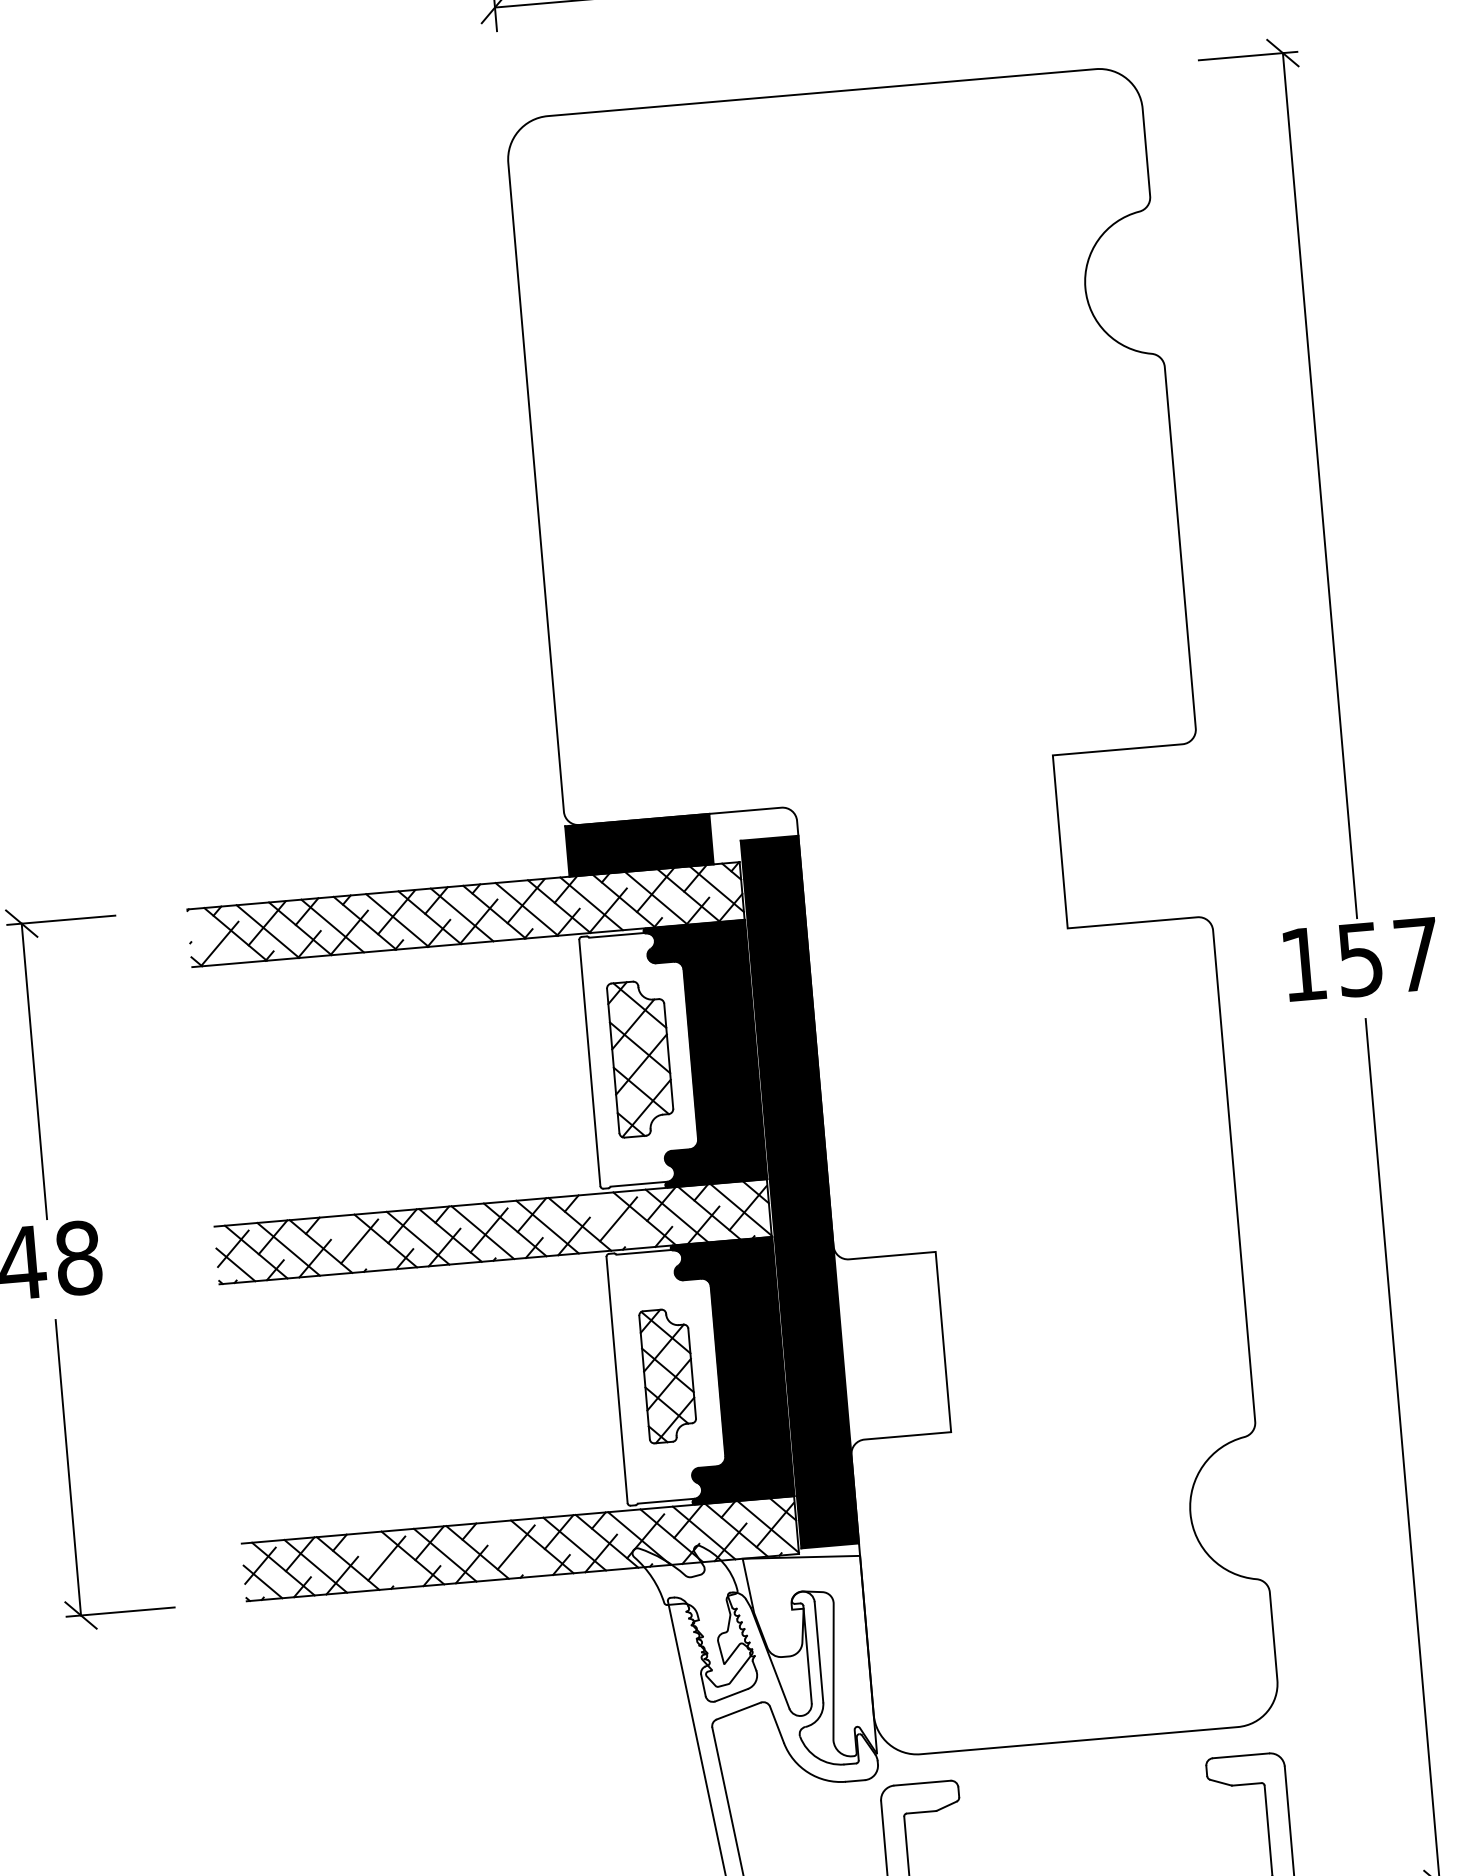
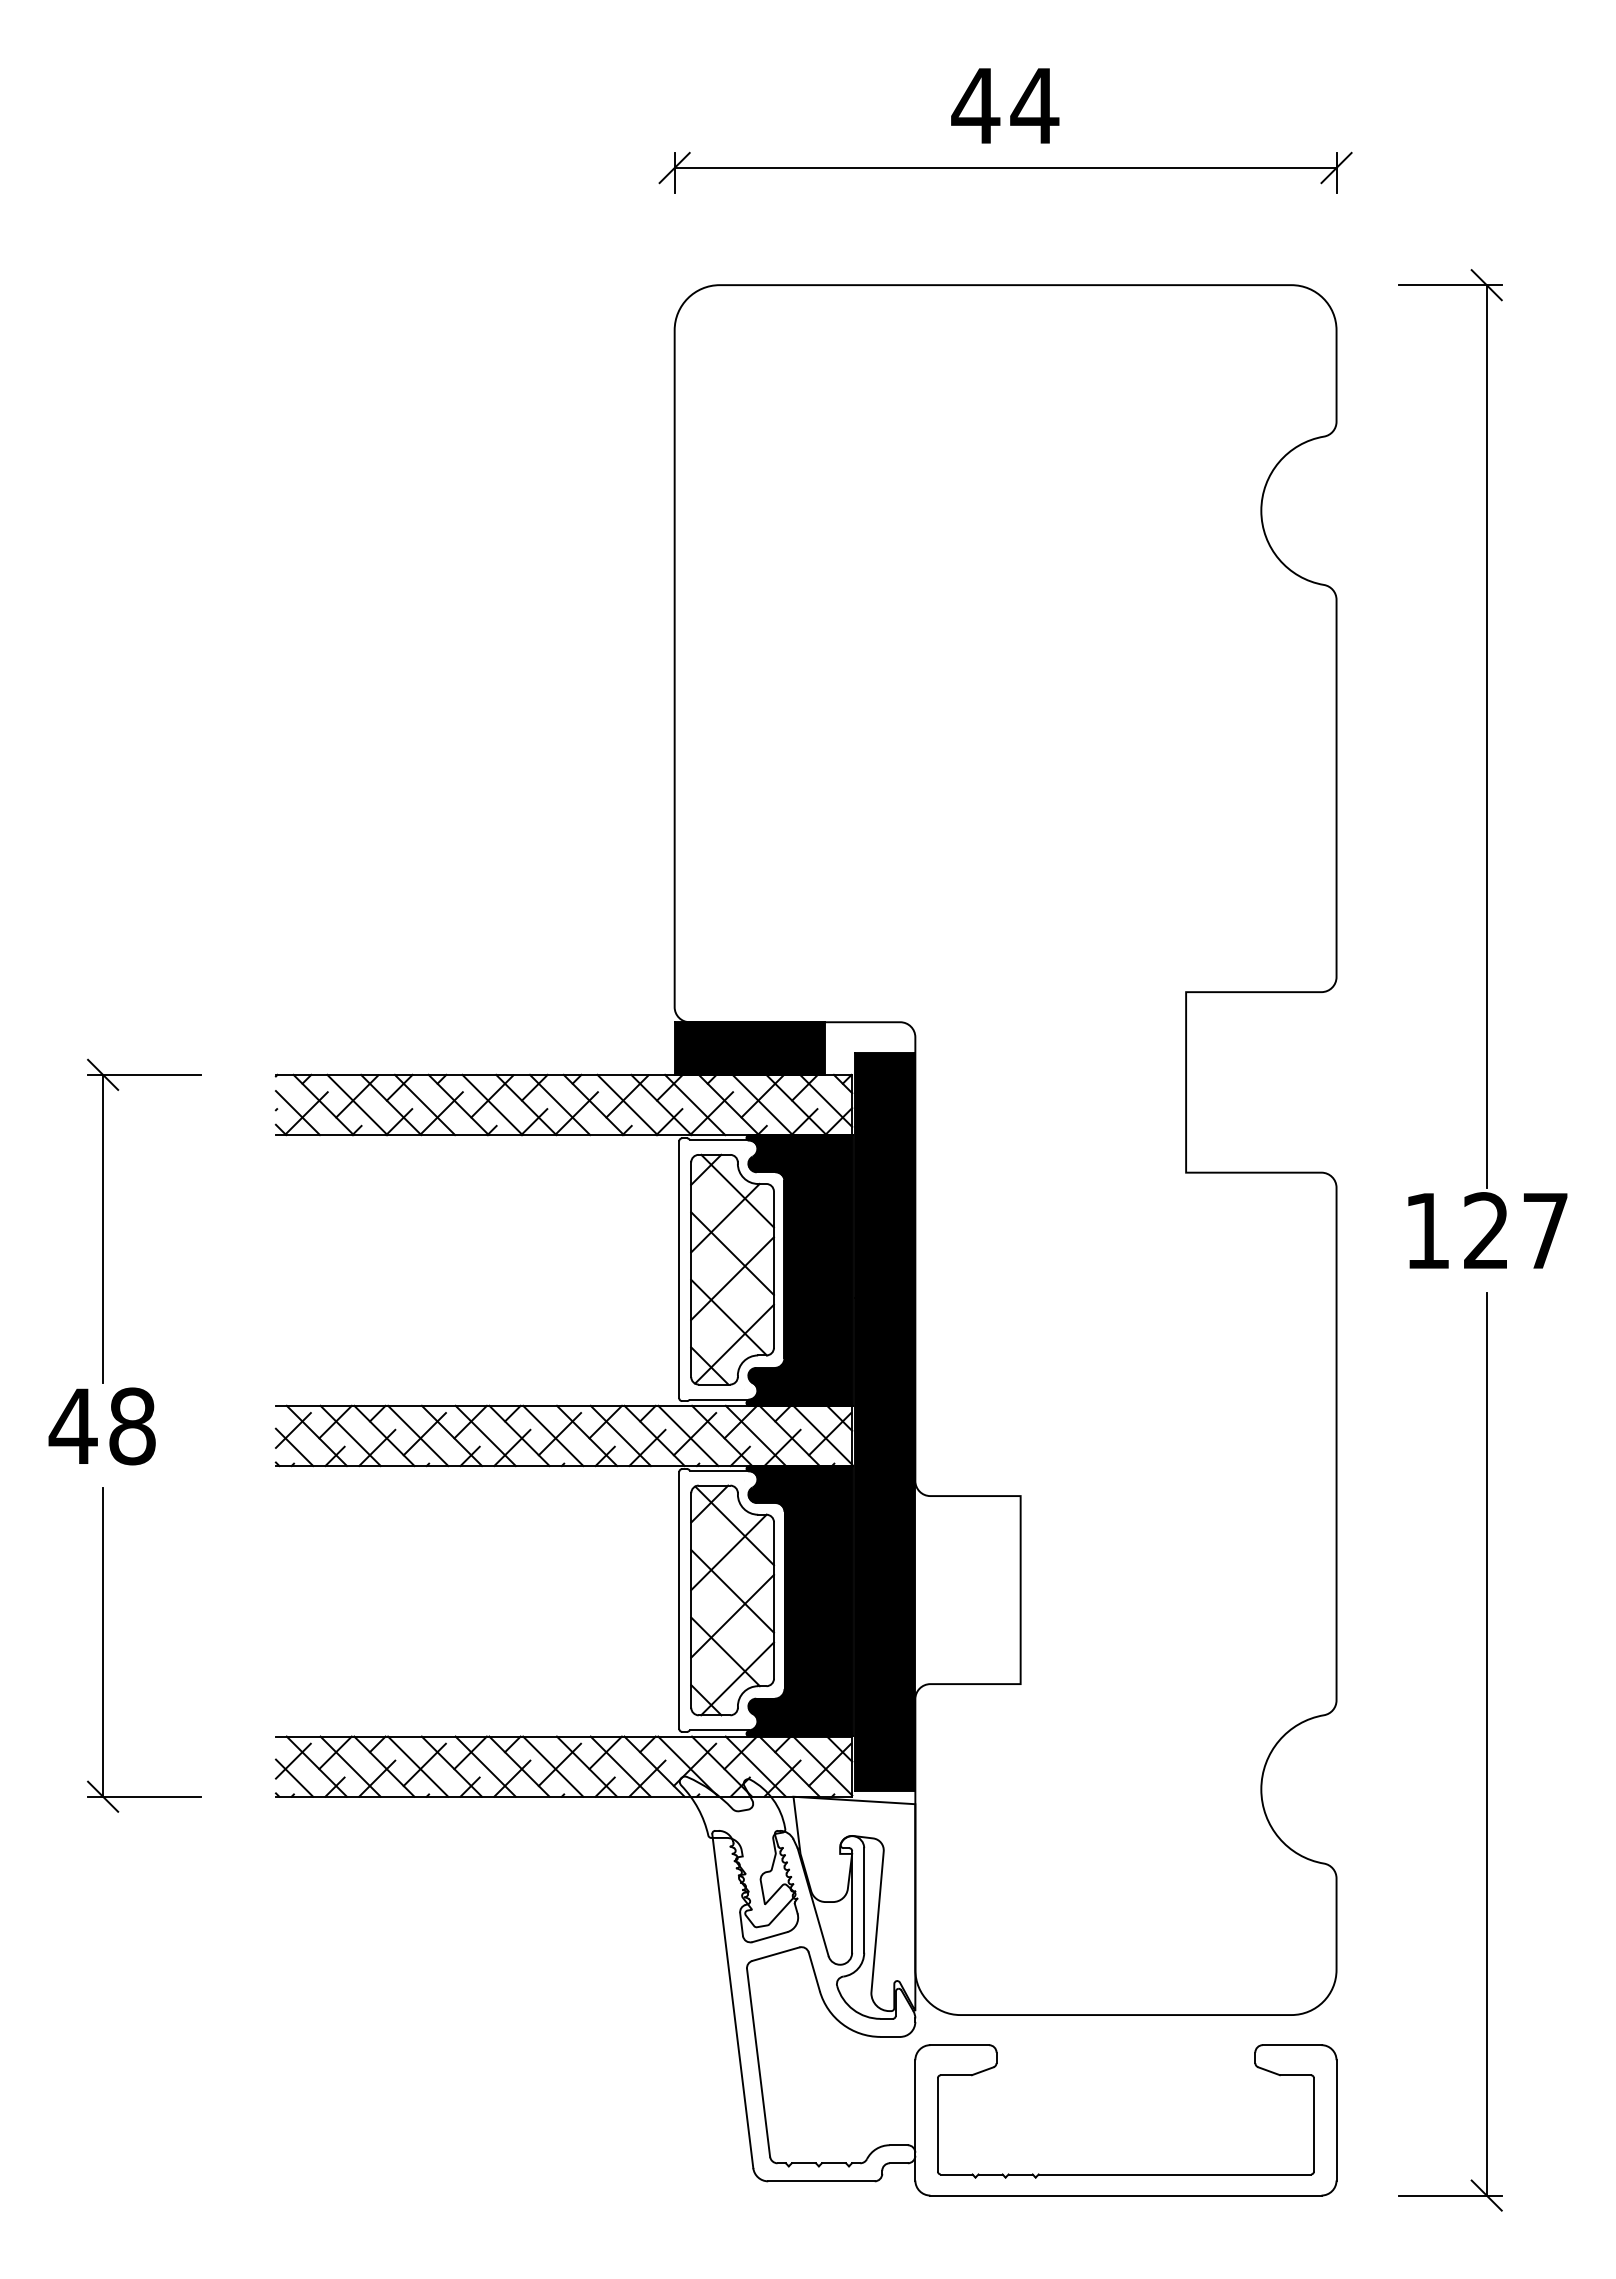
line: (211, 944) -> (297, 1113), added
text: (1360, 959) -> (1486, 1230), 157 -> 127
part: (640, 1058) -> (732, 1269), size x1.43
line: (612, 1221) -> (688, 1435), added
line: (353, 1243) -> (418, 1435), added
part: (668, 1375) -> (732, 1600), size x1.67
line: (510, 1549) -> (553, 1766), added
line: (380, 1560) -> (418, 1766), added

